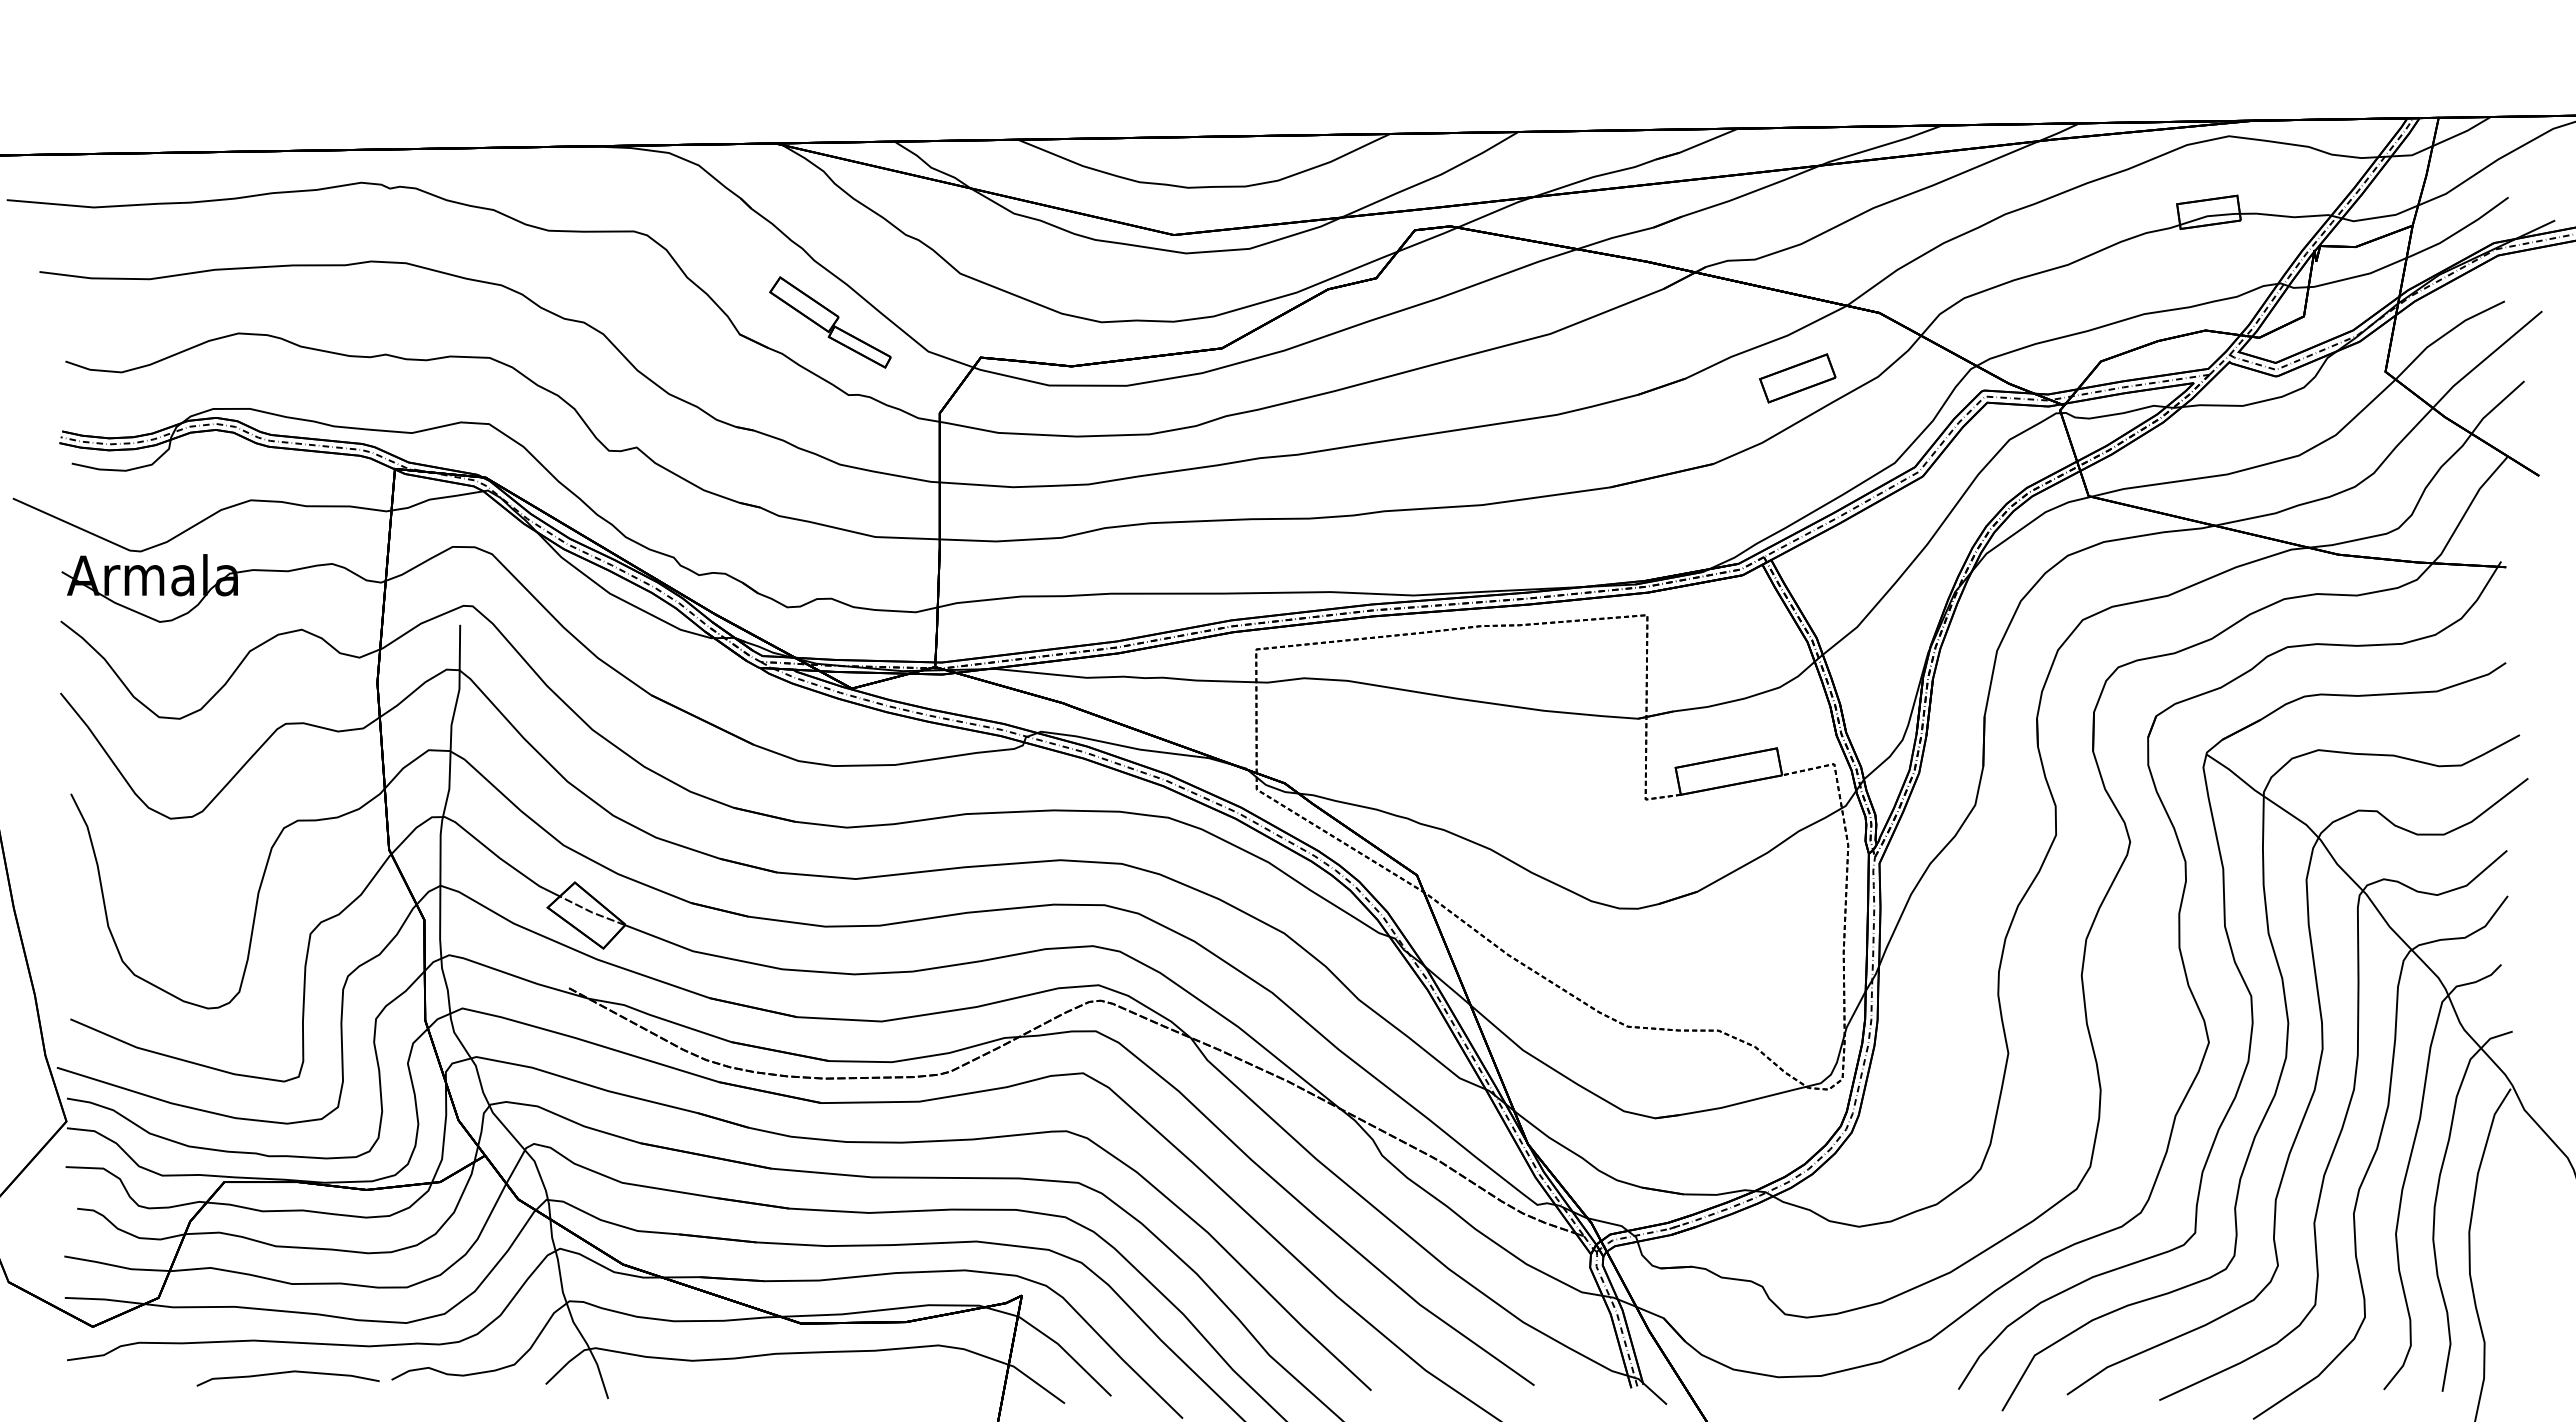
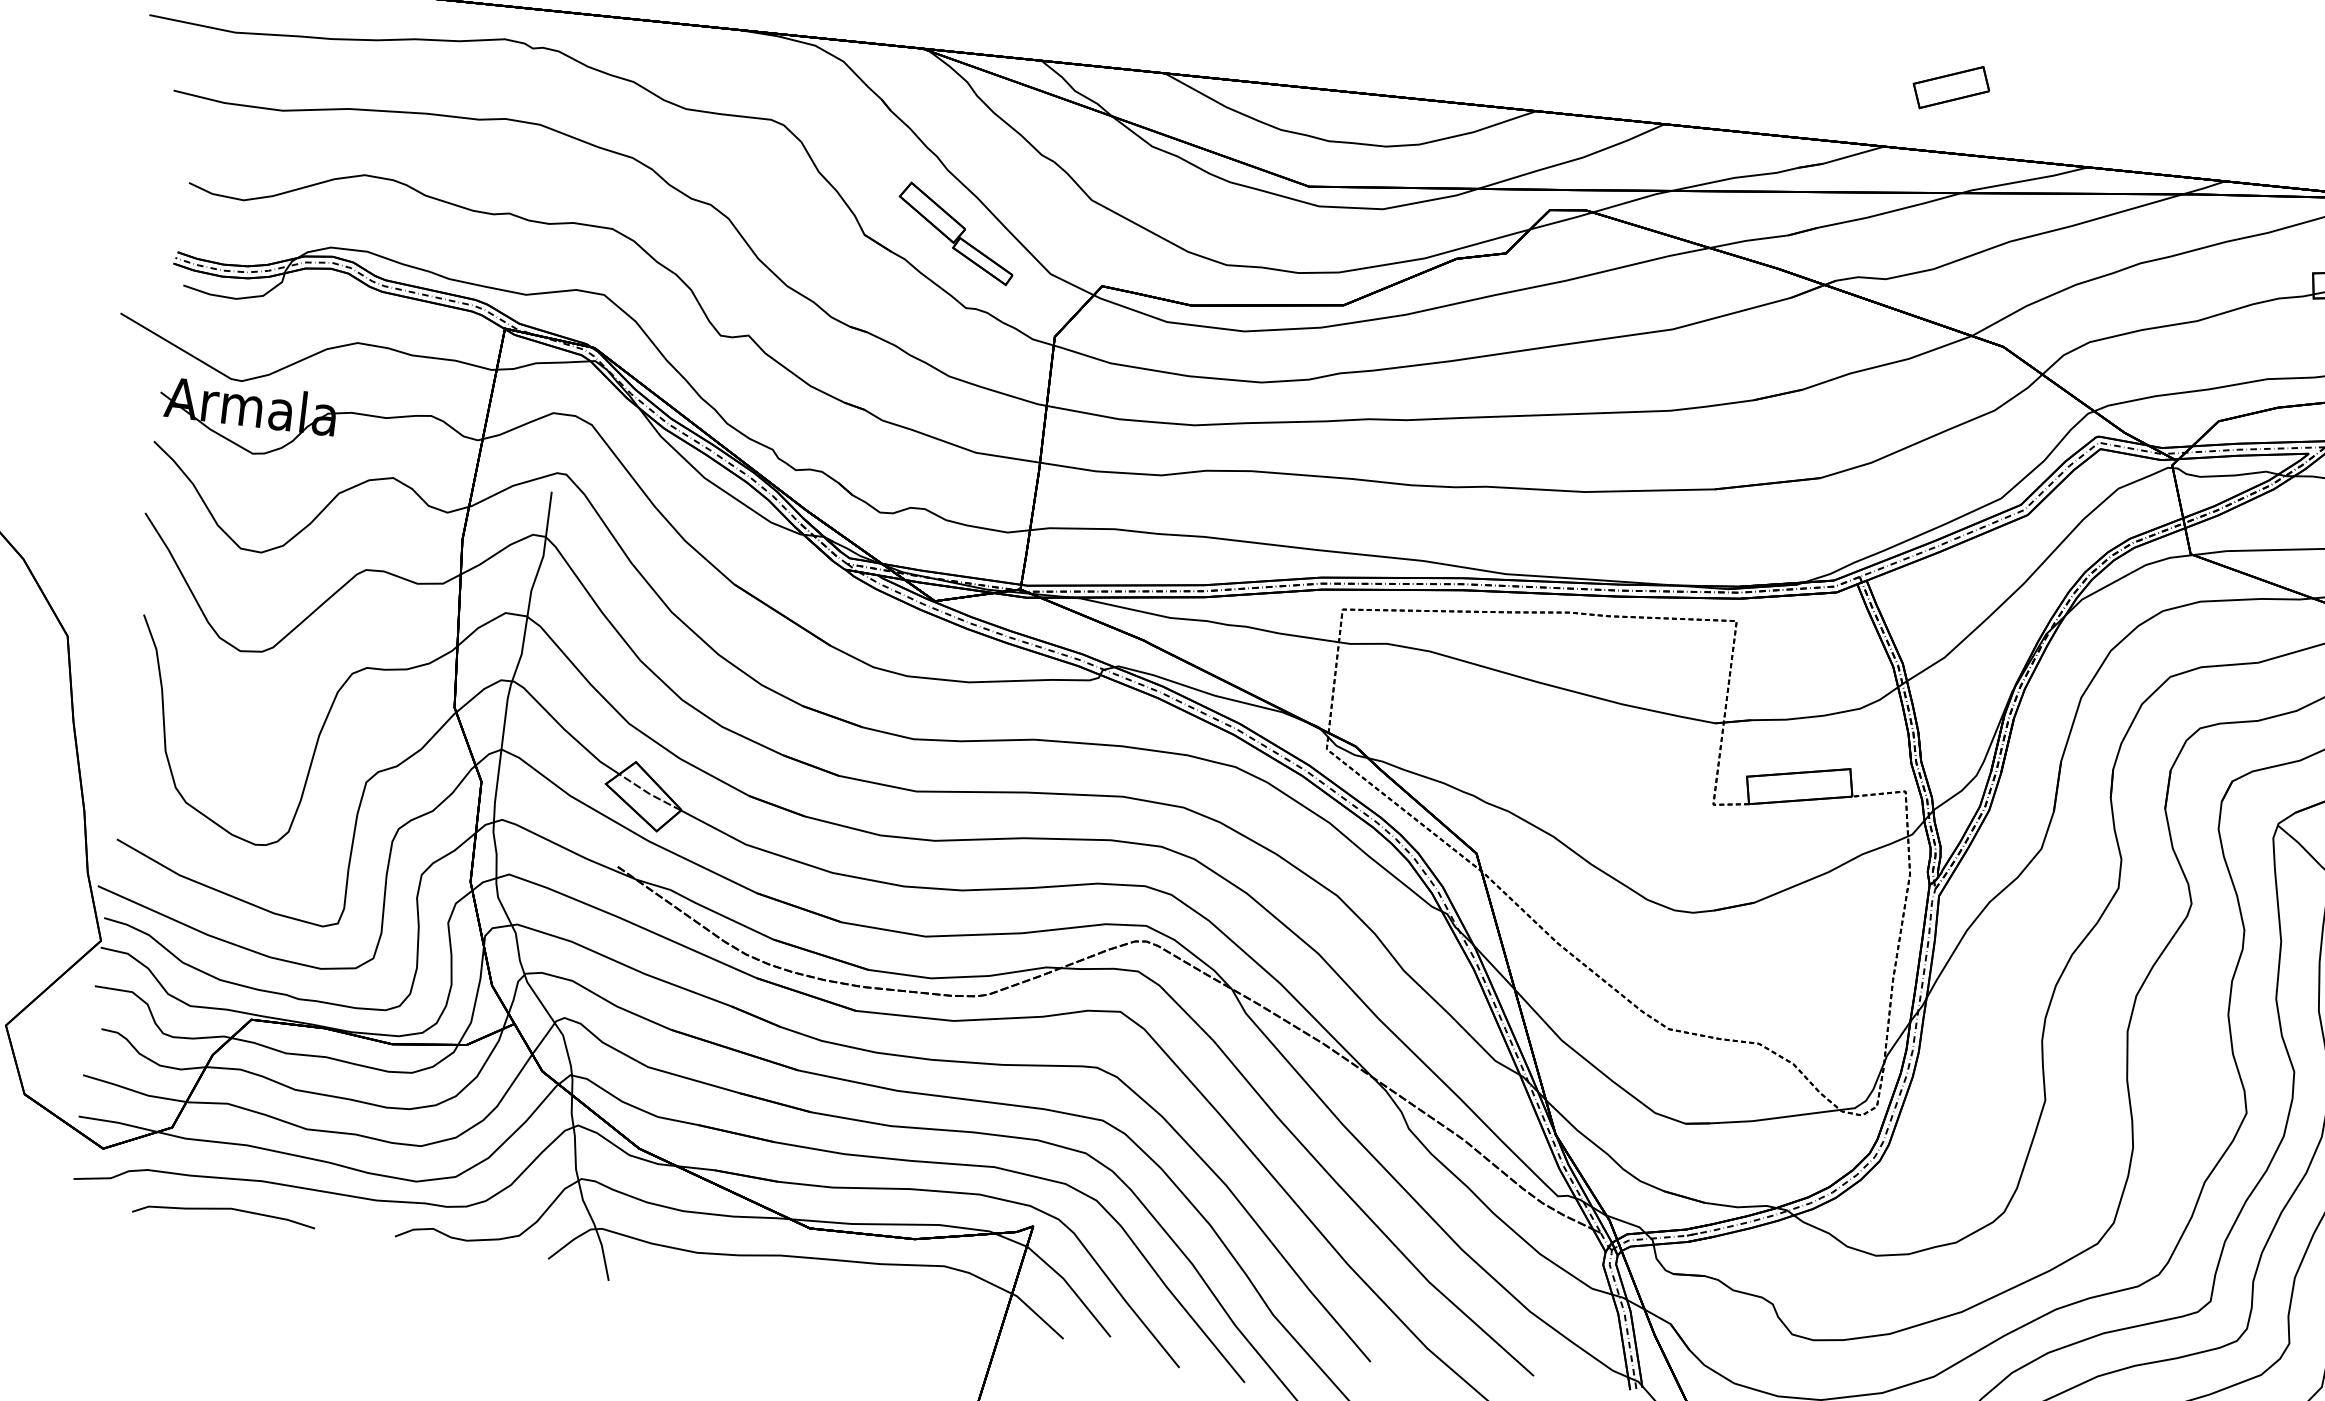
part: (1797, 378) -> (1951, 87), moved
curve: (287, 1373) -> (224, 1210), moved

